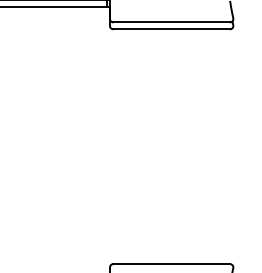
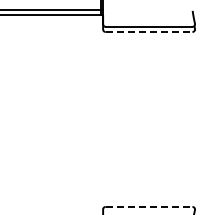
line: (172, 29) -> (149, 32), solid -> dashed
line: (172, 263) -> (149, 206), solid -> dashed

